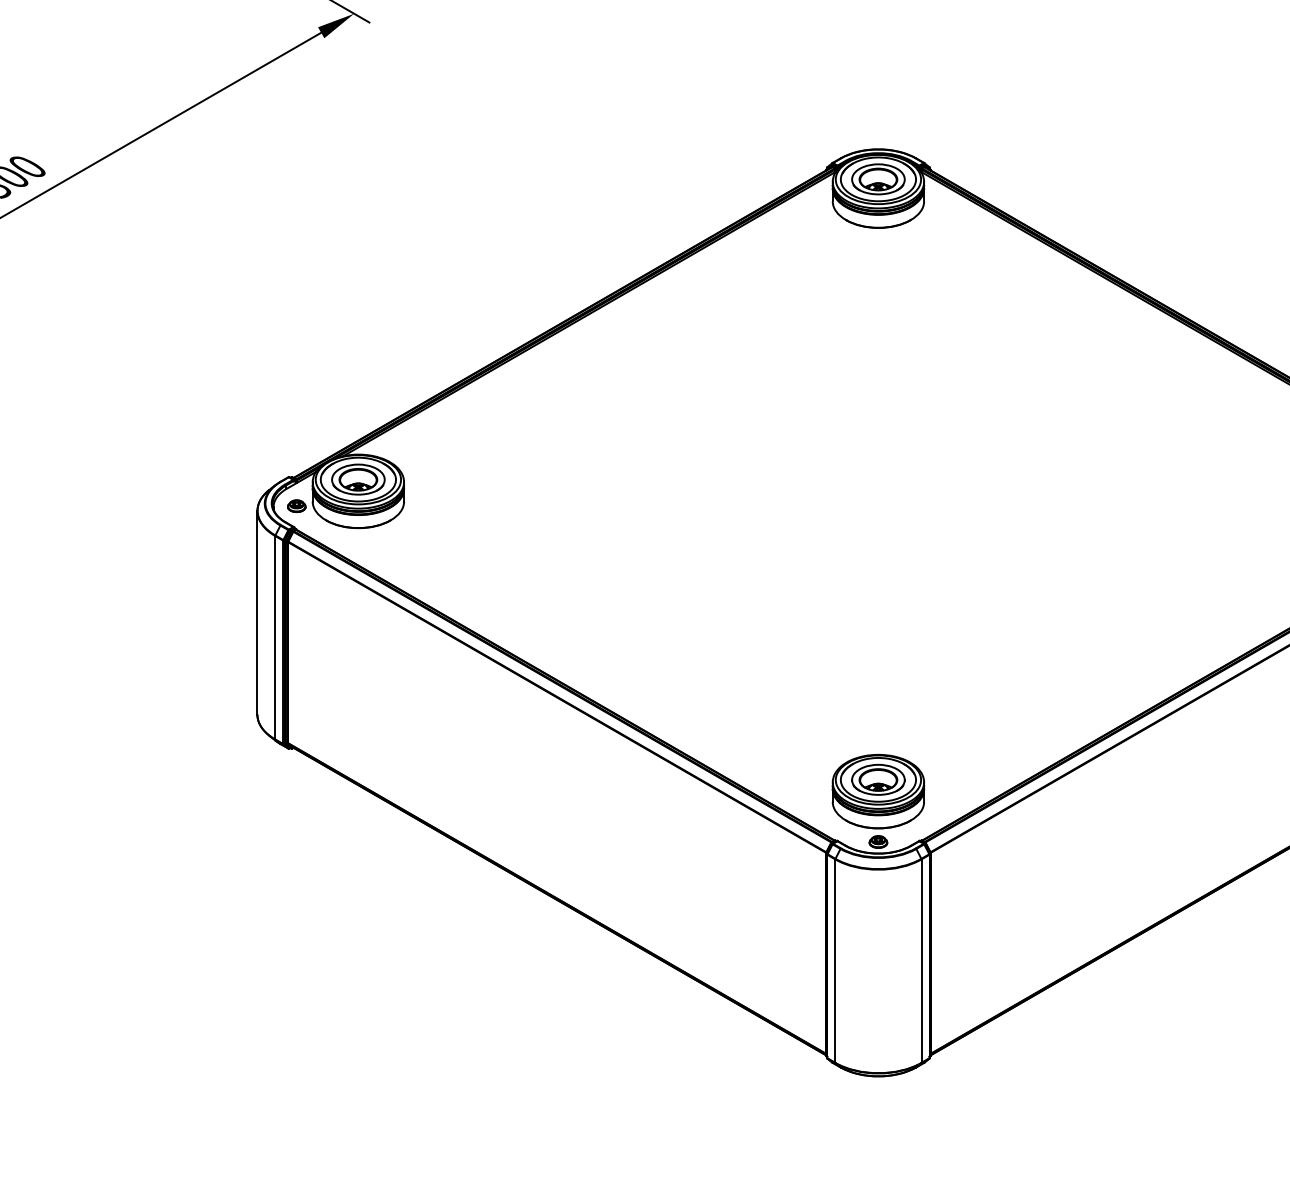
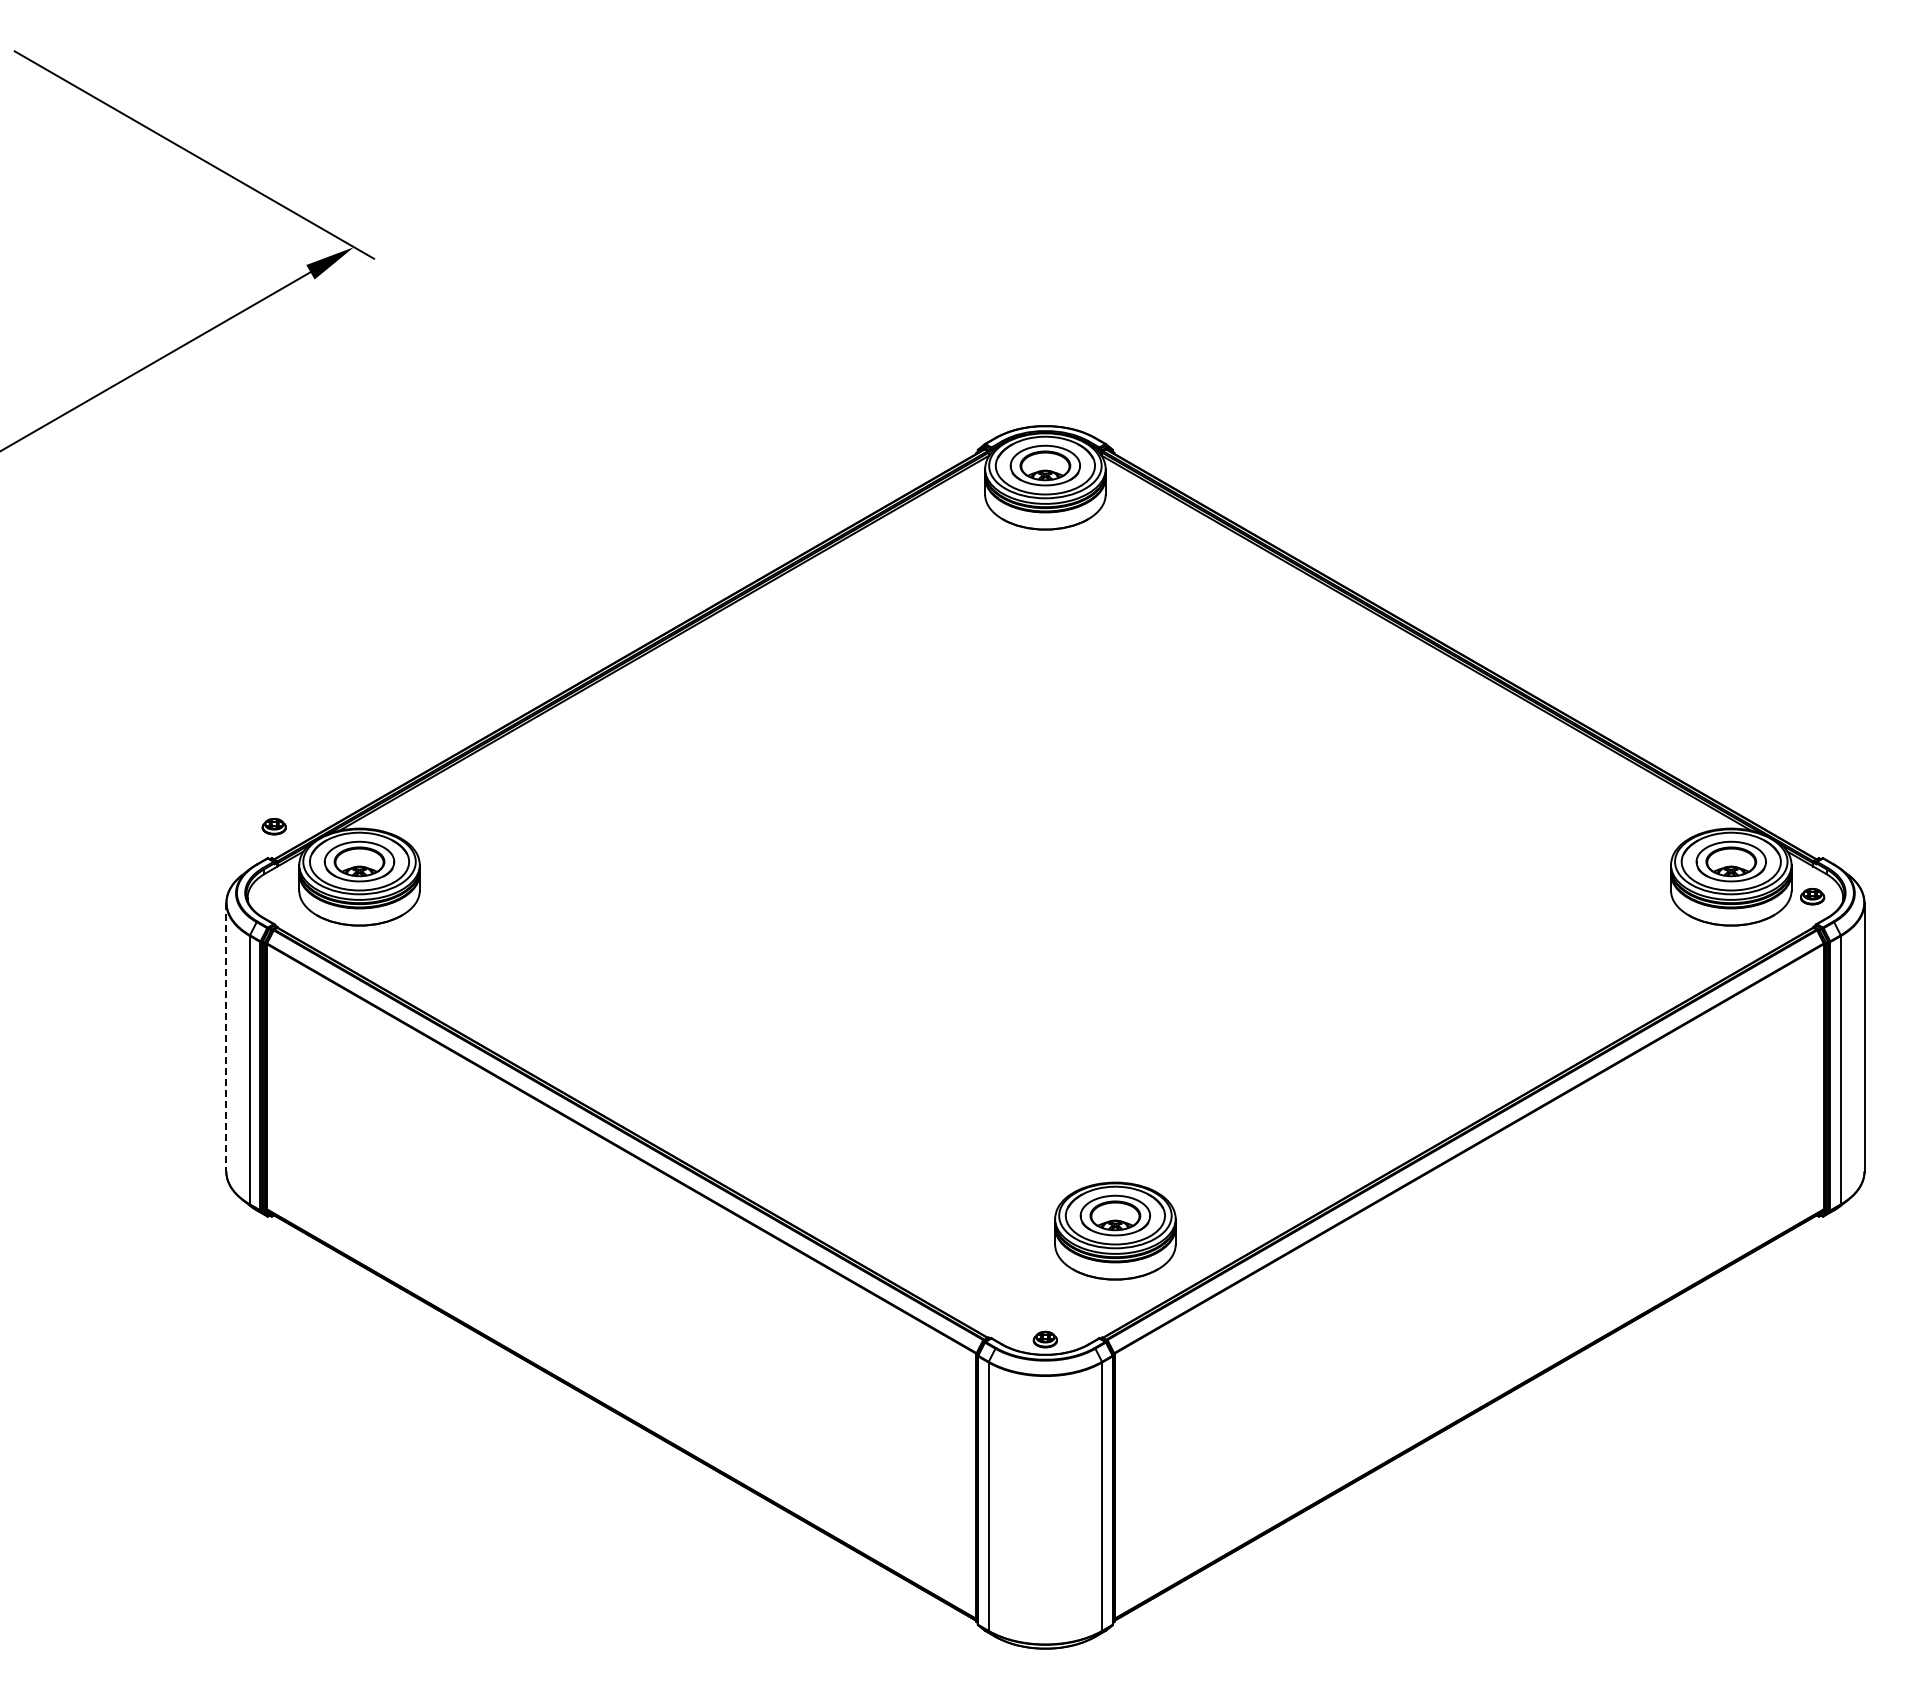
part: (296, 506) -> (273, 826), moved
line: (257, 612) -> (226, 1037), solid -> dashed
part: (878, 791) -> (1115, 1230), moved

